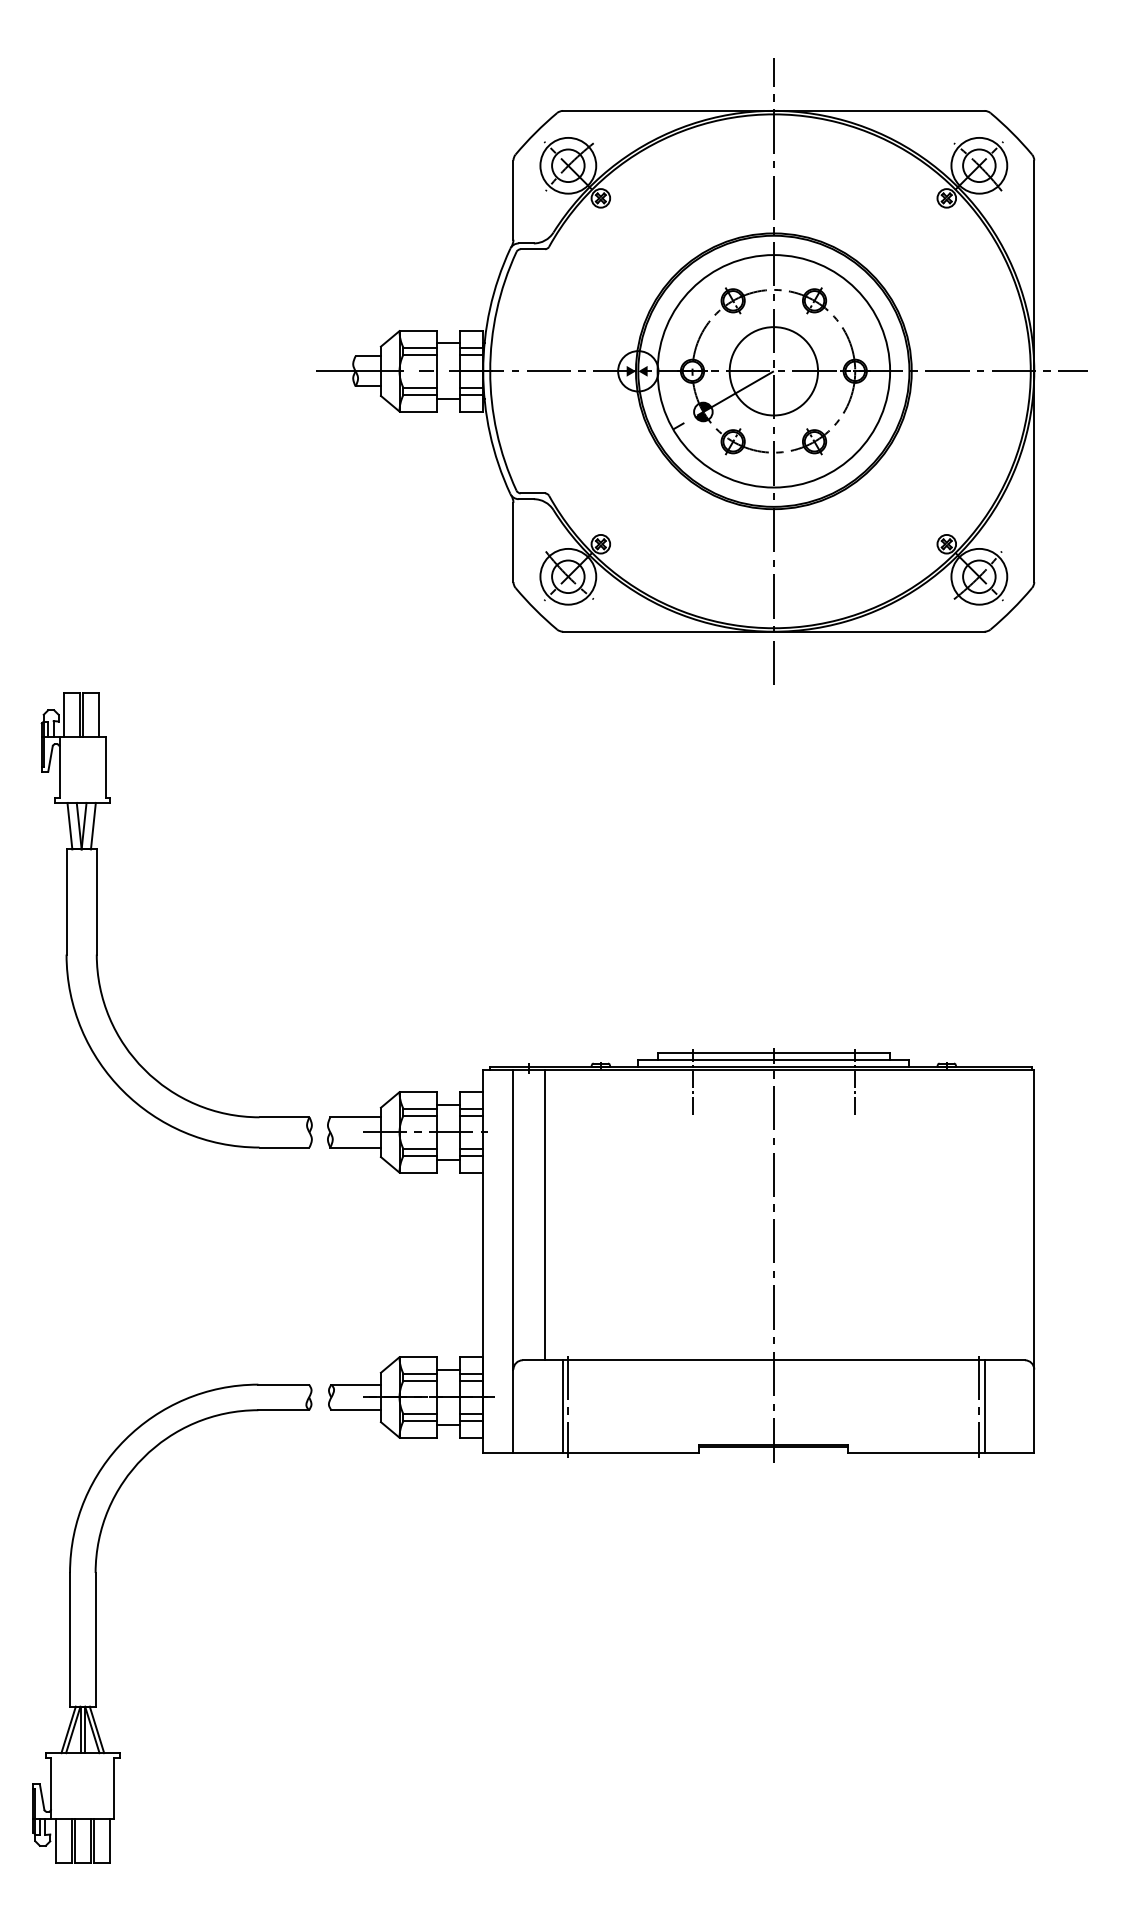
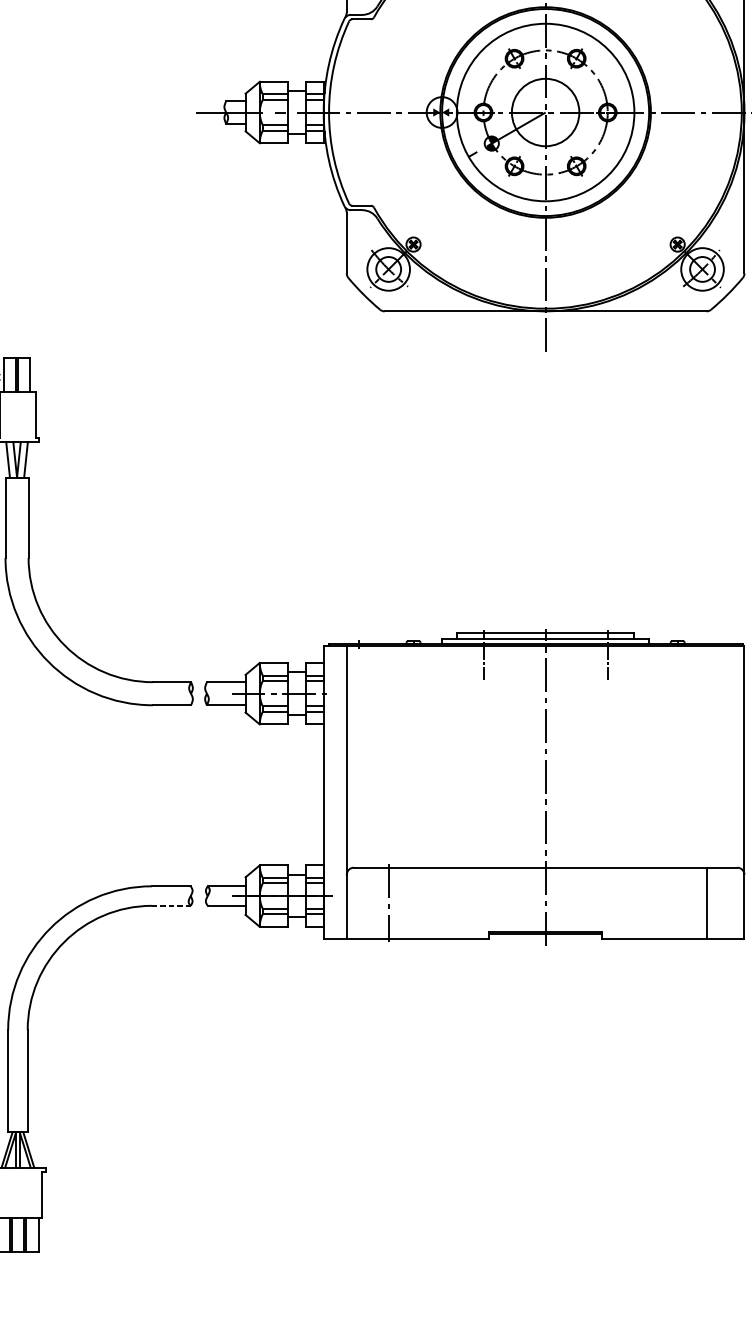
line: (545, 1214) -> (371, 756), removed
line: (563, 1406) -> (384, 903), removed
line: (979, 1406) -> (702, 903), removed
line: (284, 1410) -> (171, 906), solid -> dashed

